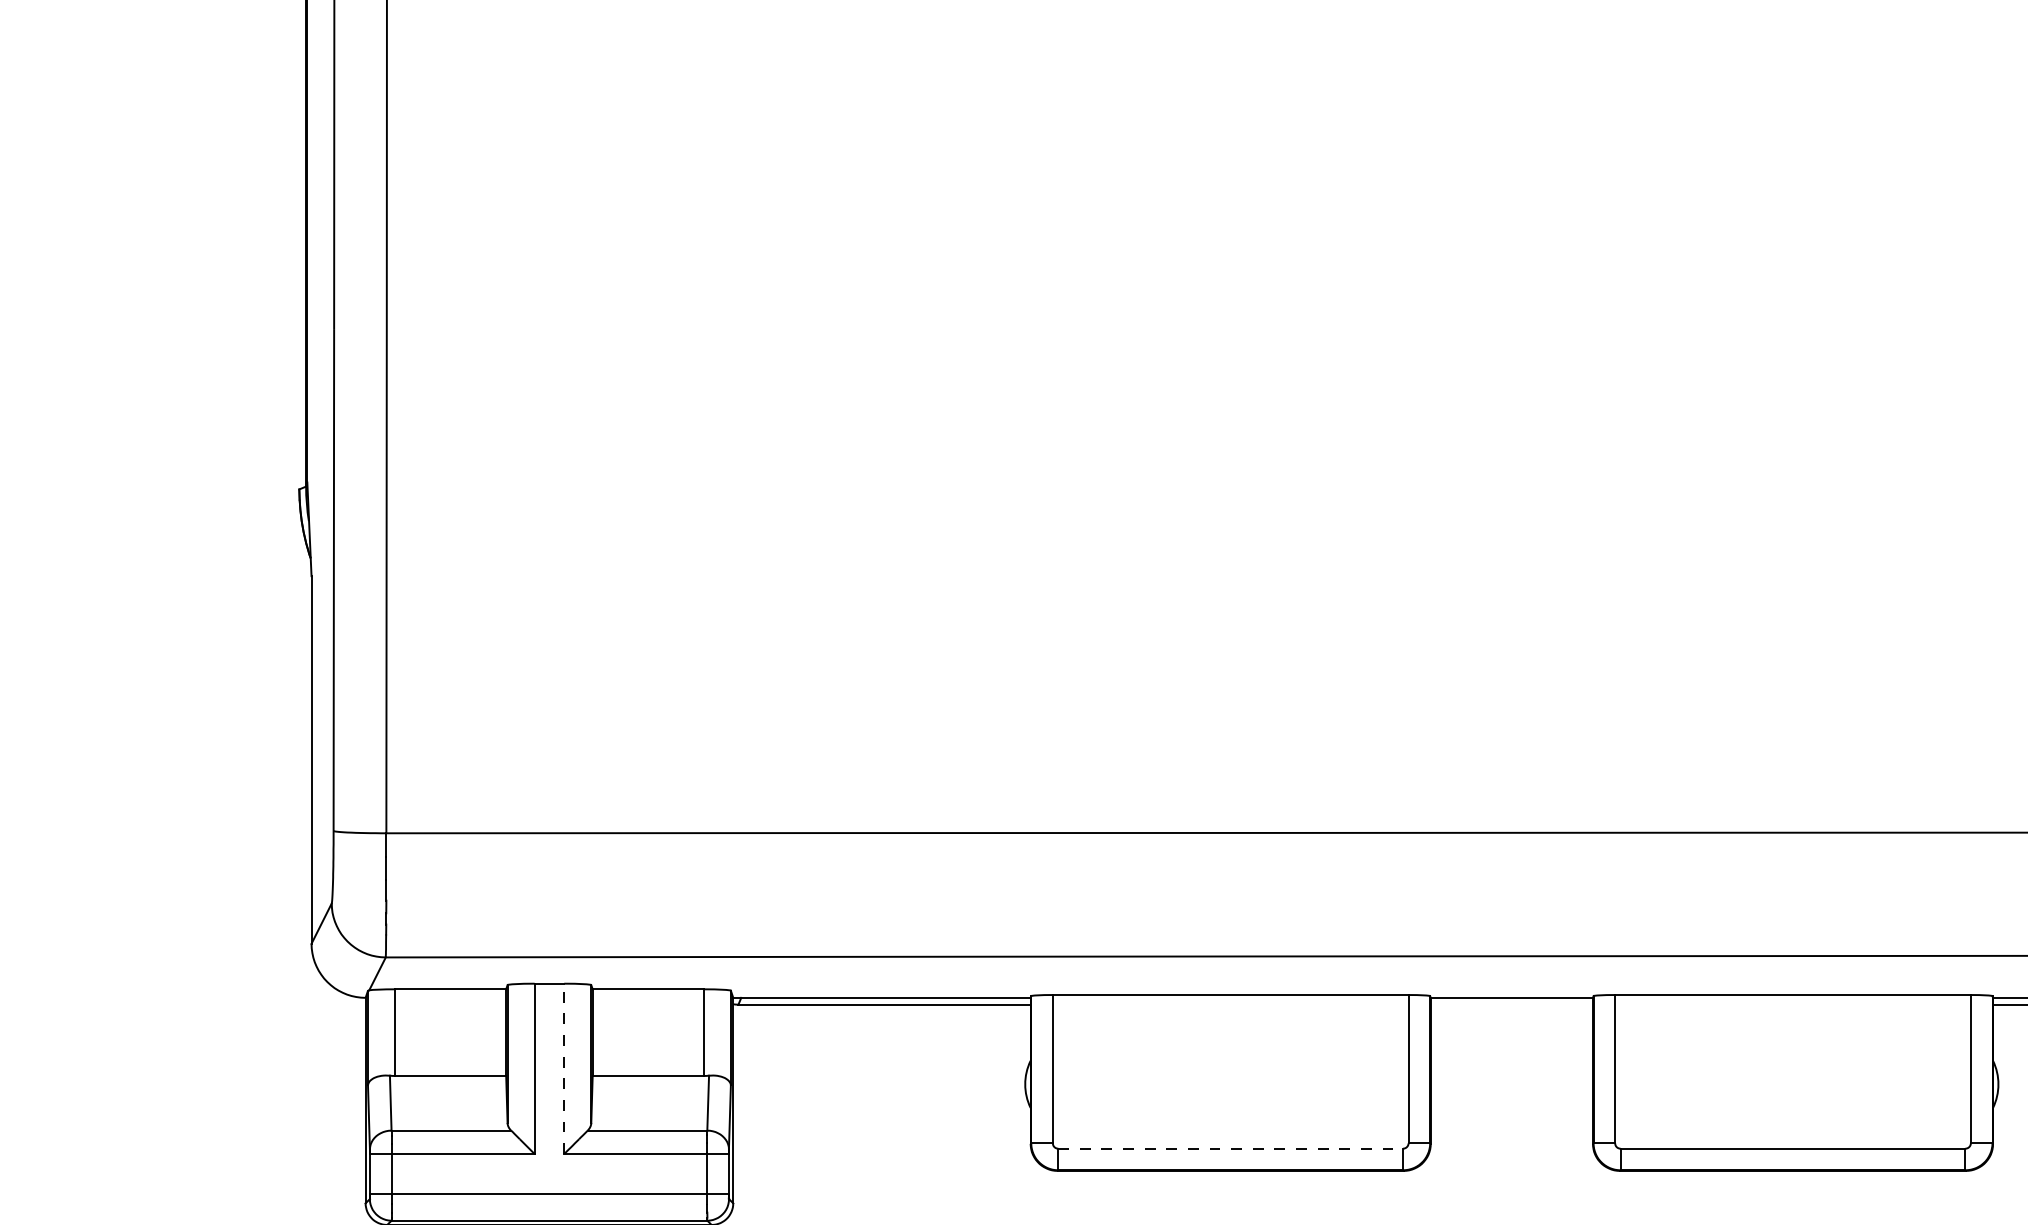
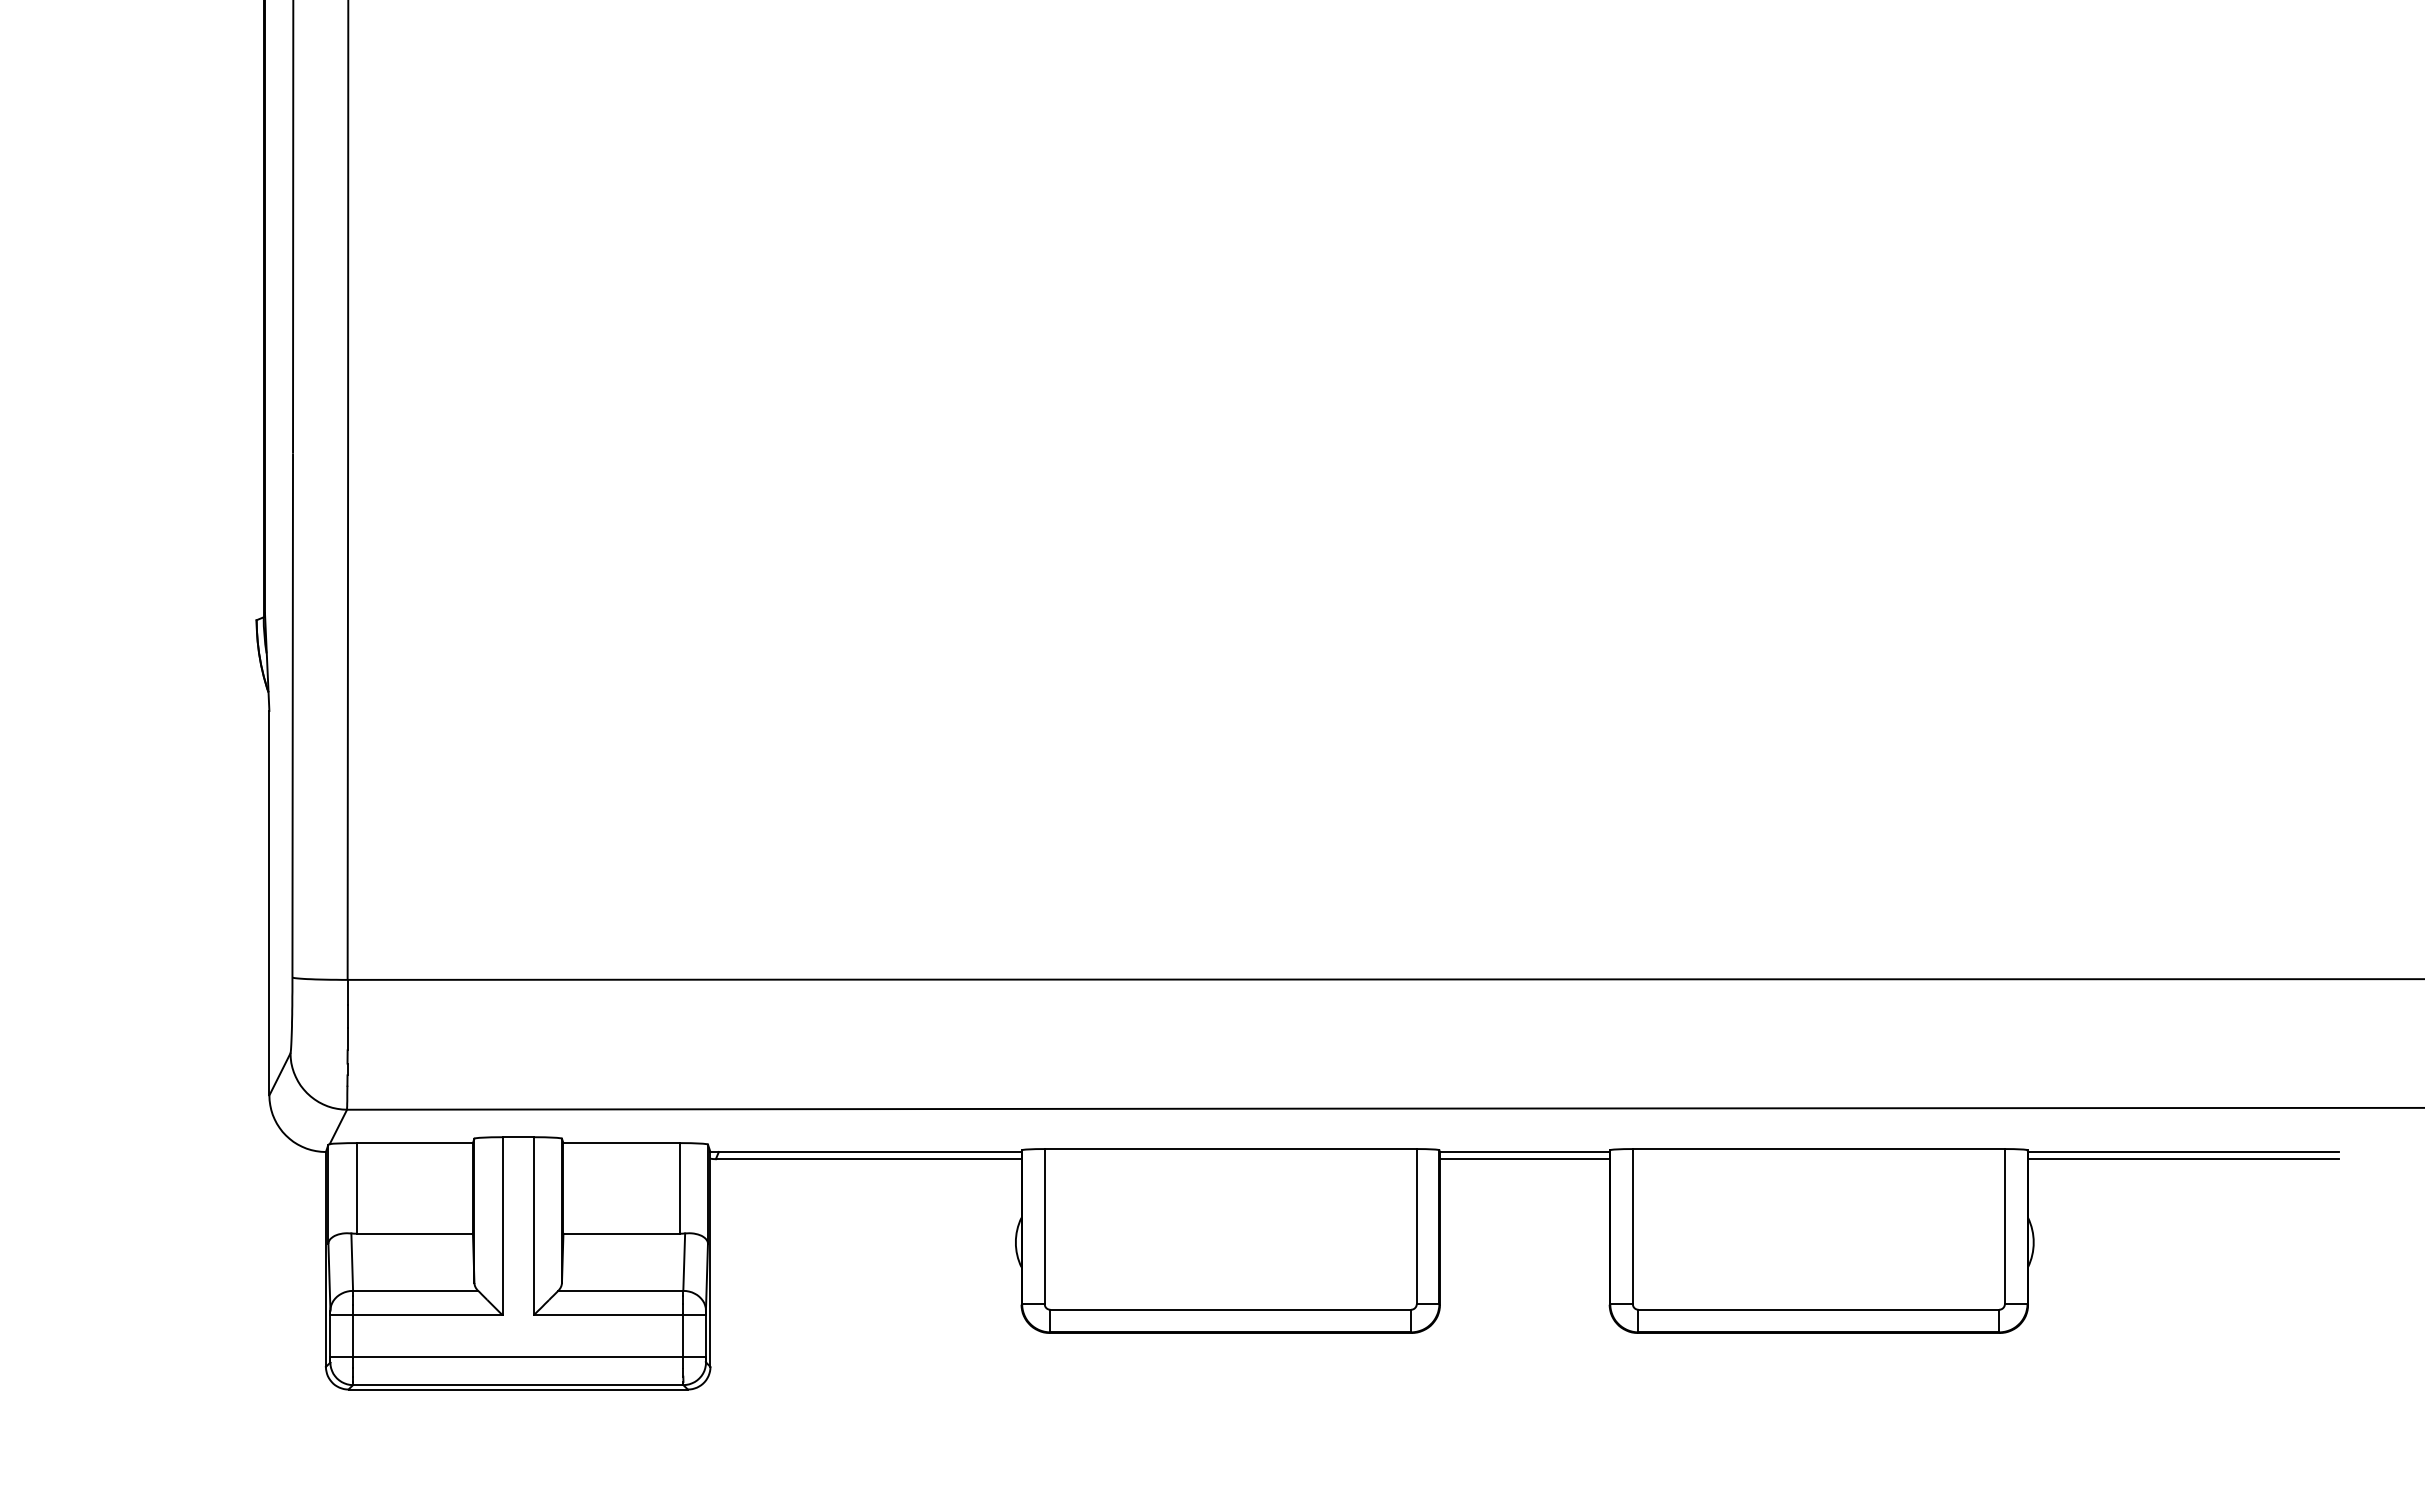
line: (1511, 1005) -> (1524, 1159), added
line: (564, 1068) -> (533, 1225), dashed -> solid
line: (1231, 1148) -> (1231, 1309), dashed -> solid

